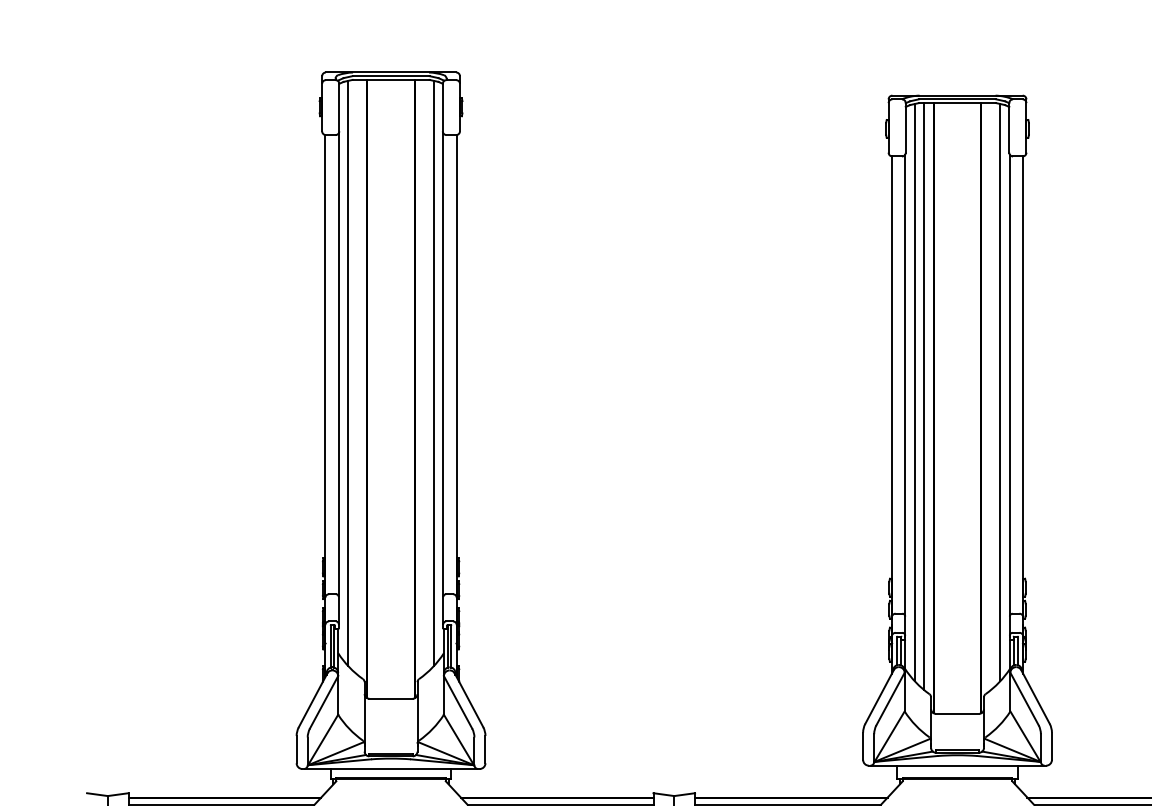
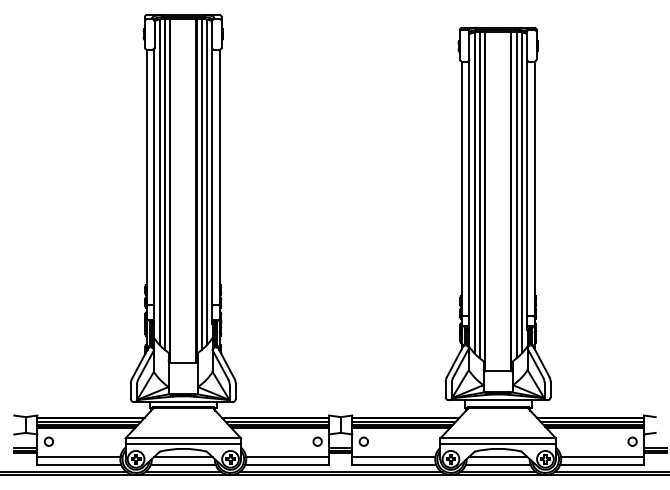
line: (357, 377) -> (164, 184), added
line: (423, 377) -> (201, 184), added
line: (990, 395) -> (516, 194), added

